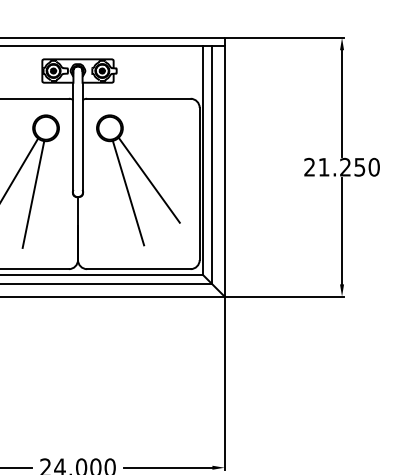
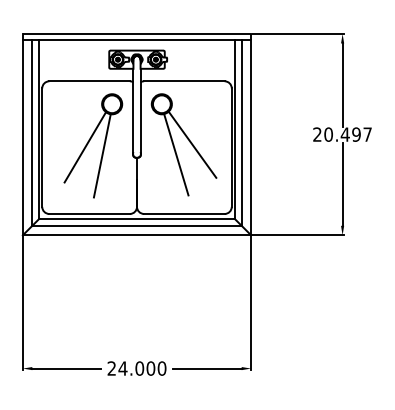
text: (349, 167) -> (348, 134), 21.250 -> 20.497

